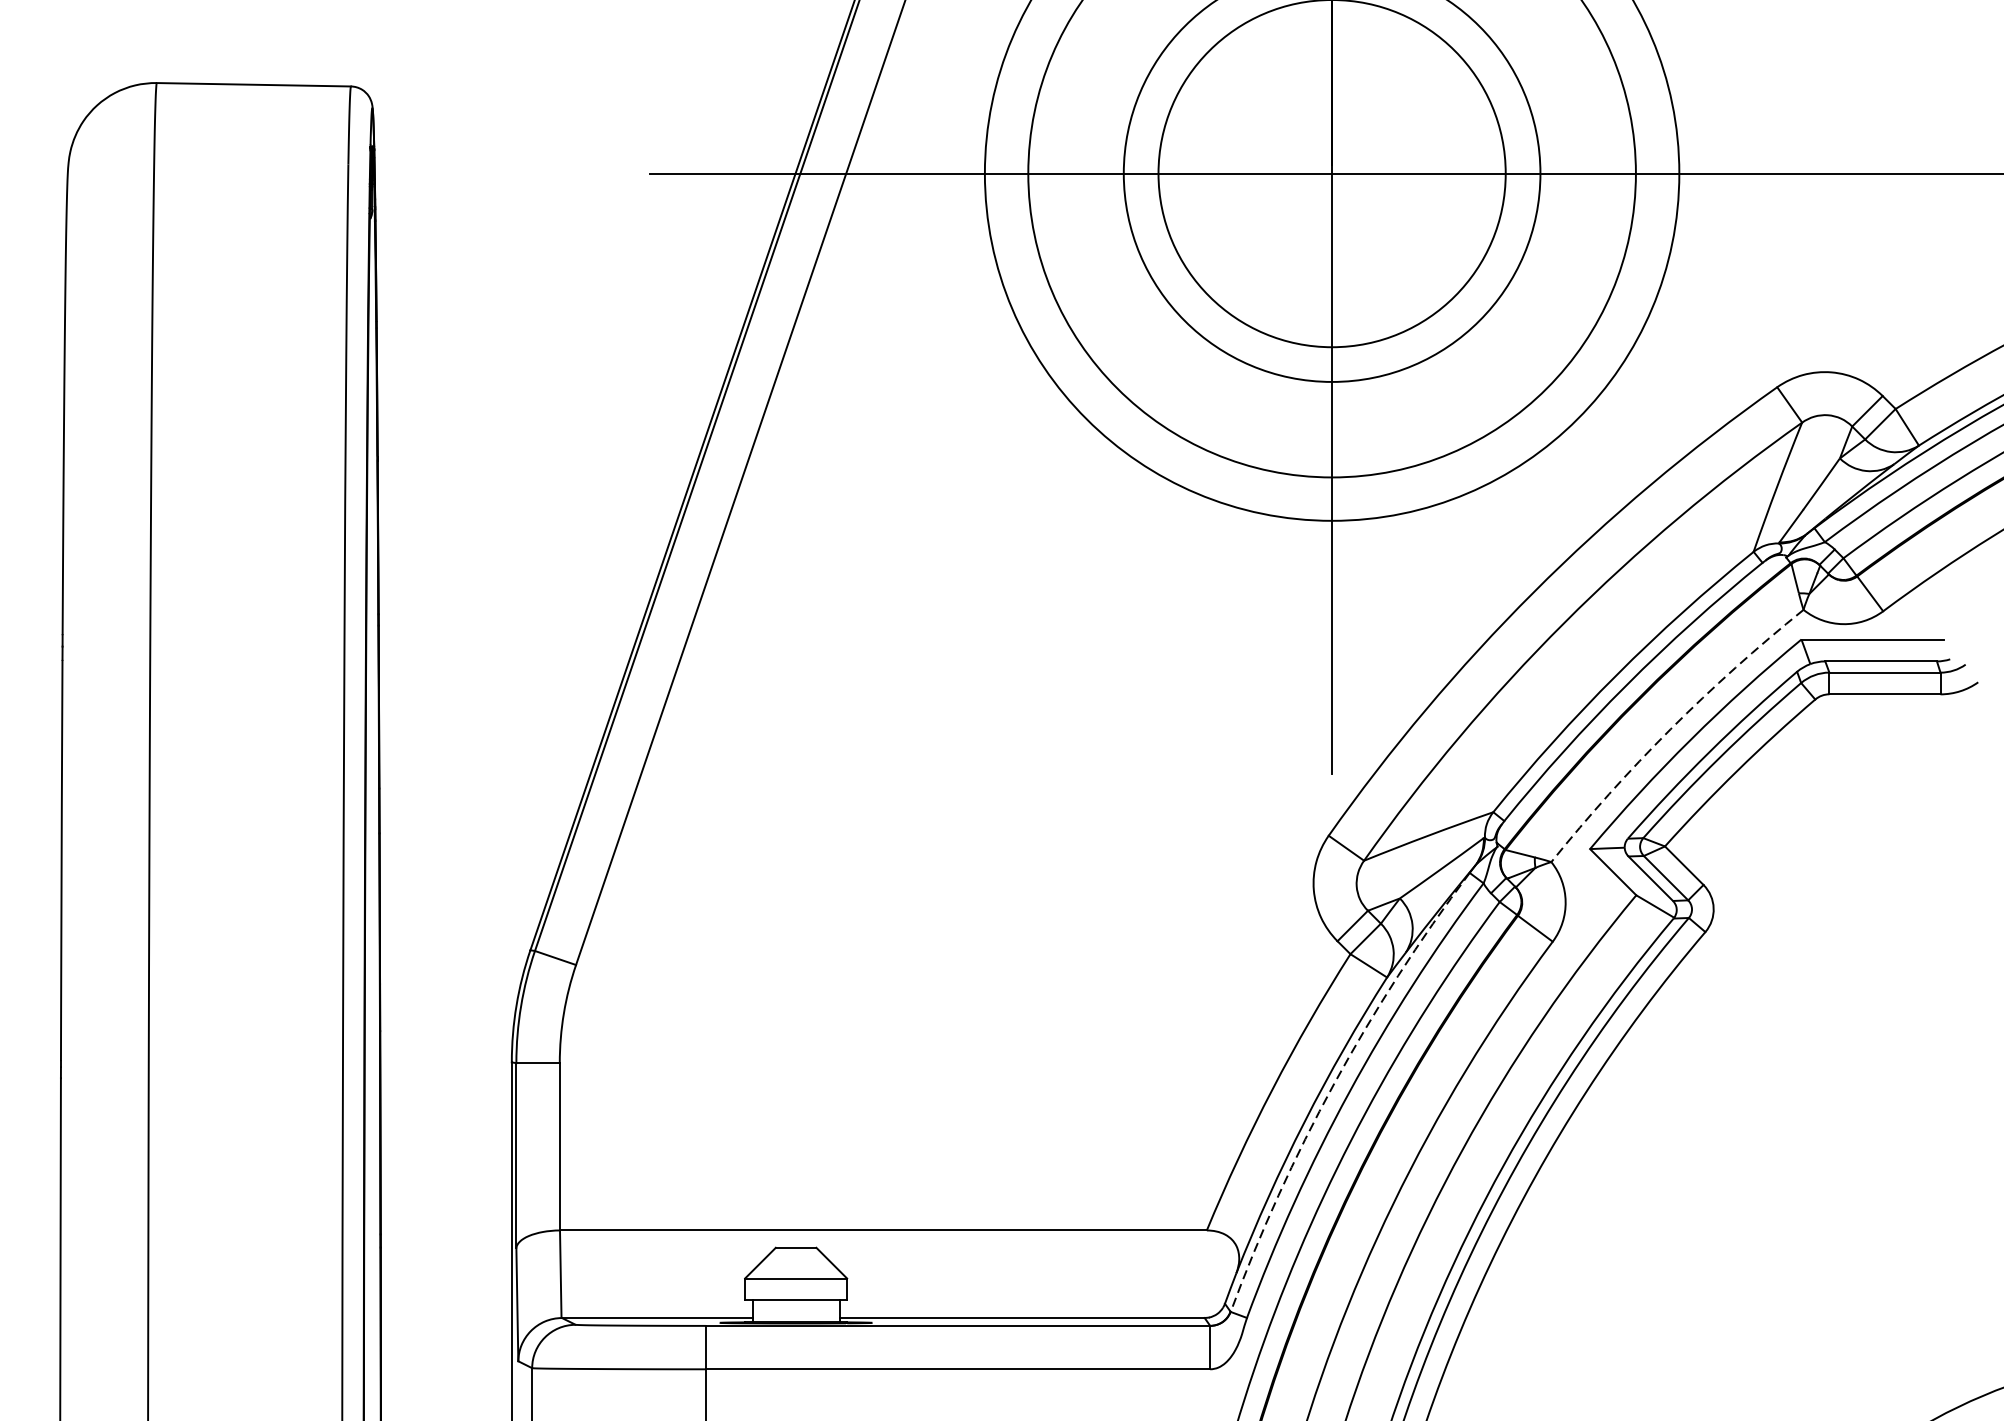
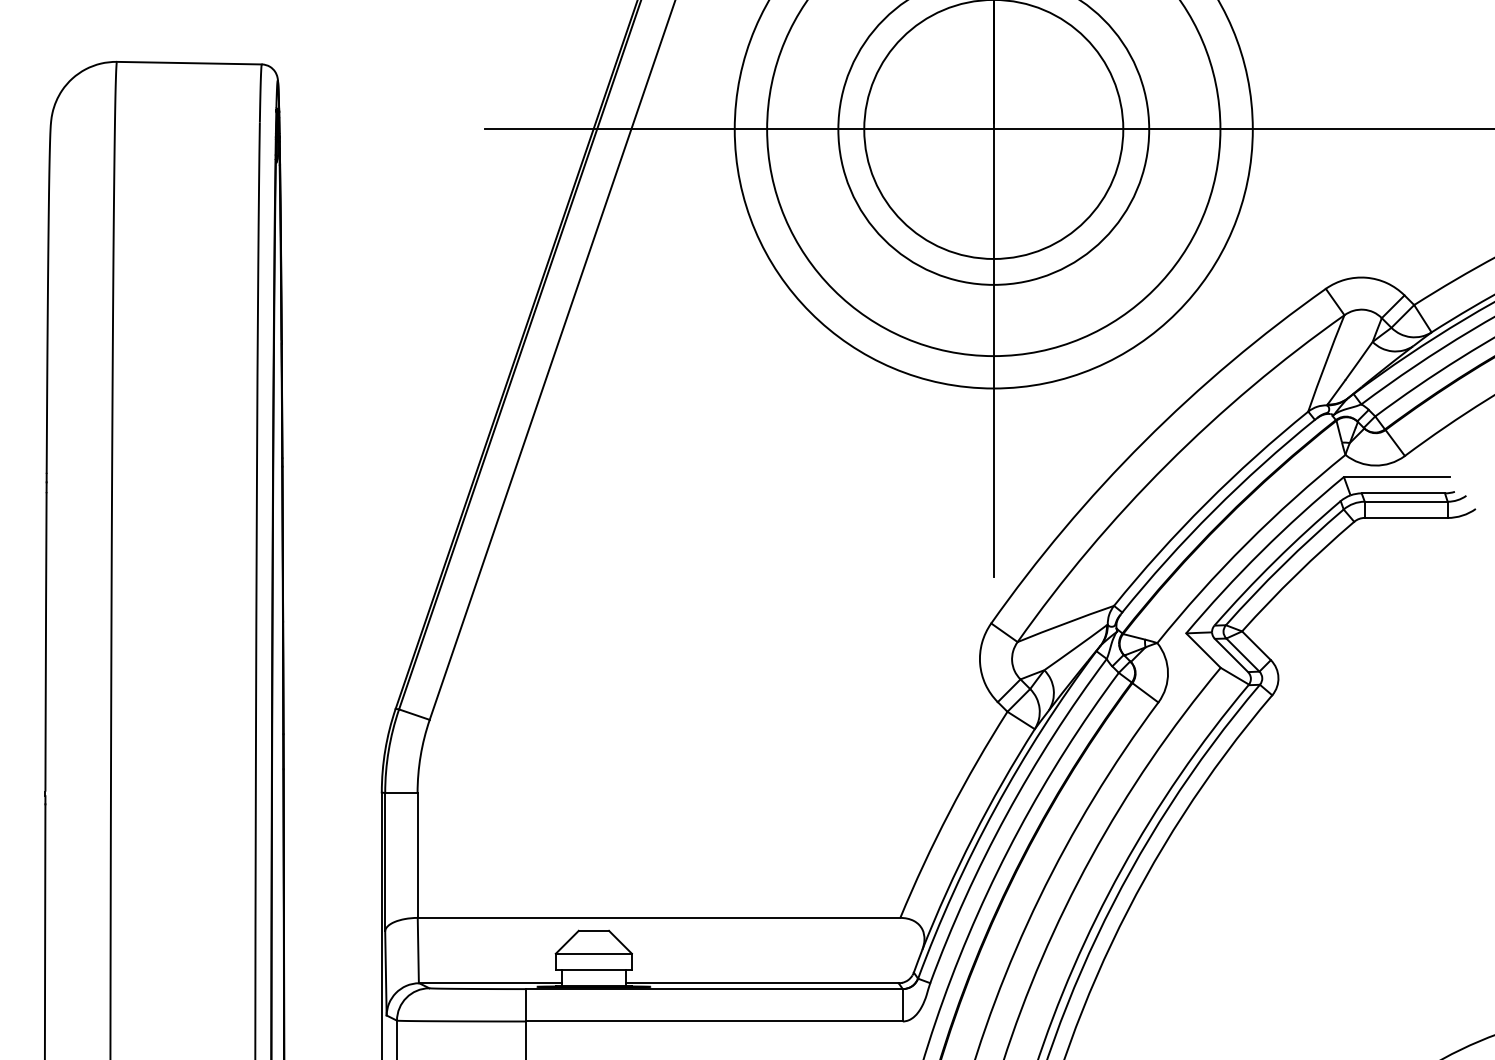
arc: (1670, 728) -> (1246, 543), dashed -> solid
arc: (1334, 1083) -> (995, 808), dashed -> solid

